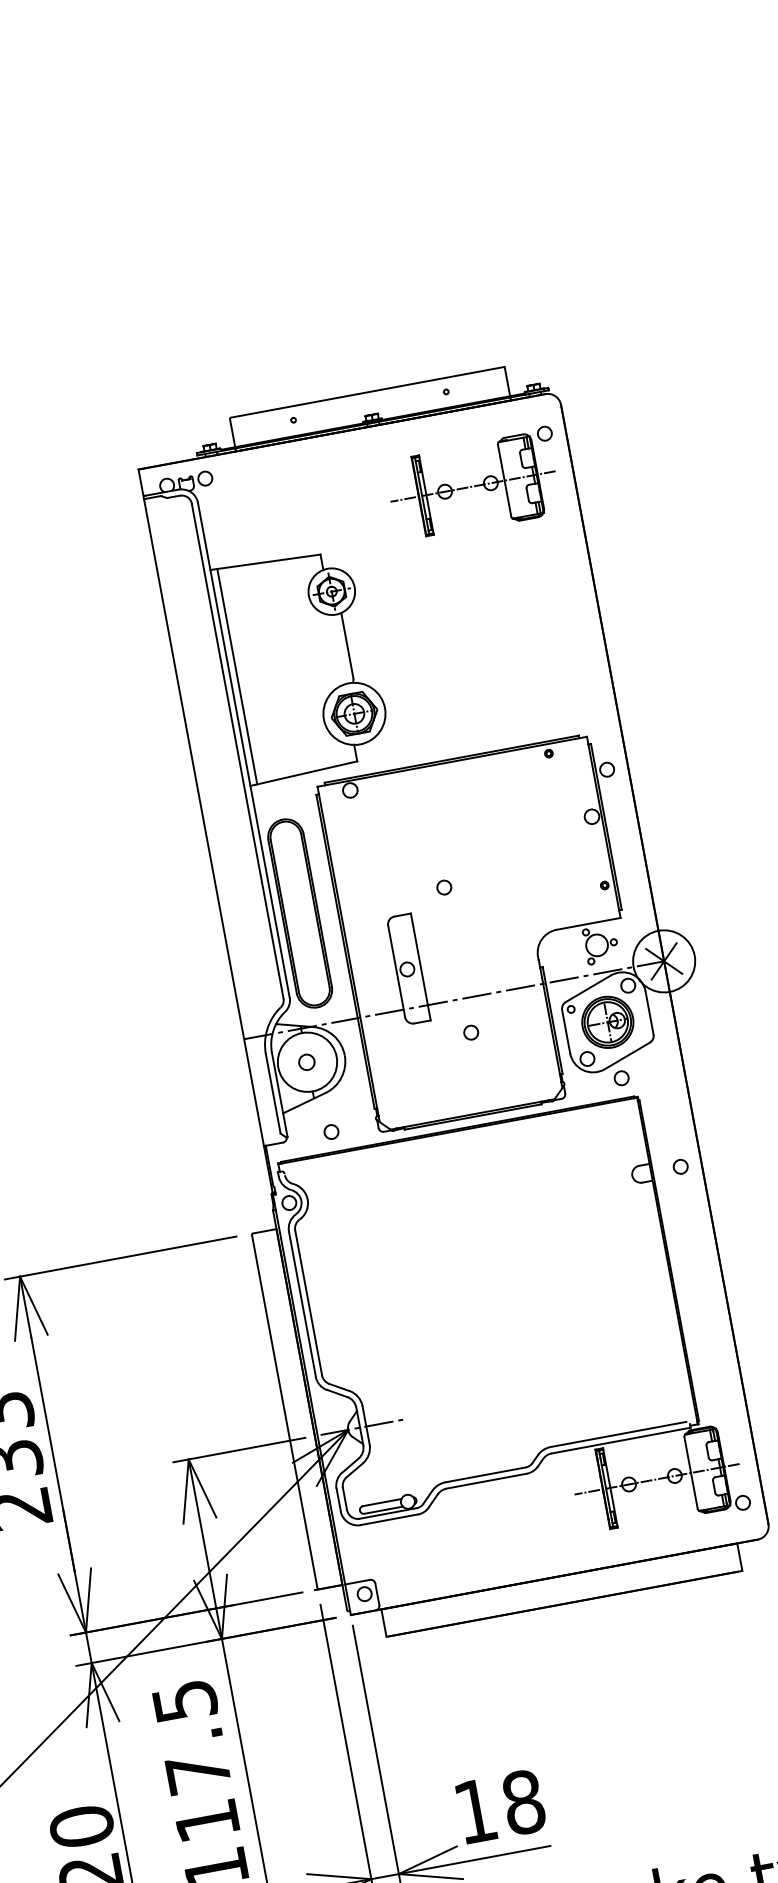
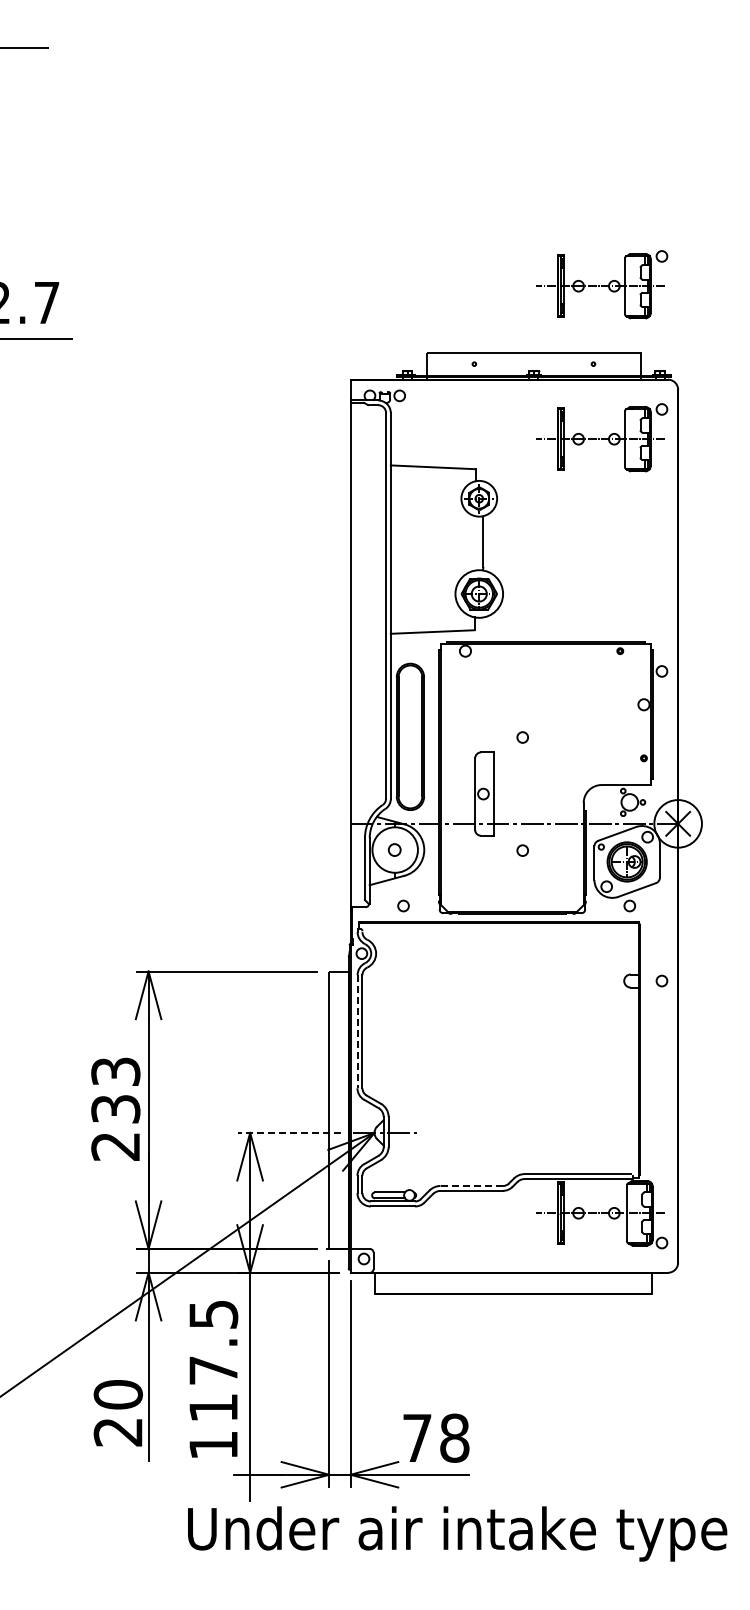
part: (438, 287) -> (602, 284), added
line: (237, 676) -> (396, 549), removed
line: (302, 1303) -> (357, 1031), solid -> dashed
line: (239, 1449) -> (289, 1132), solid -> dashed
line: (485, 1475) -> (471, 1186), solid -> dashed
text: (475, 1810) -> (417, 1437), 18 -> 78

